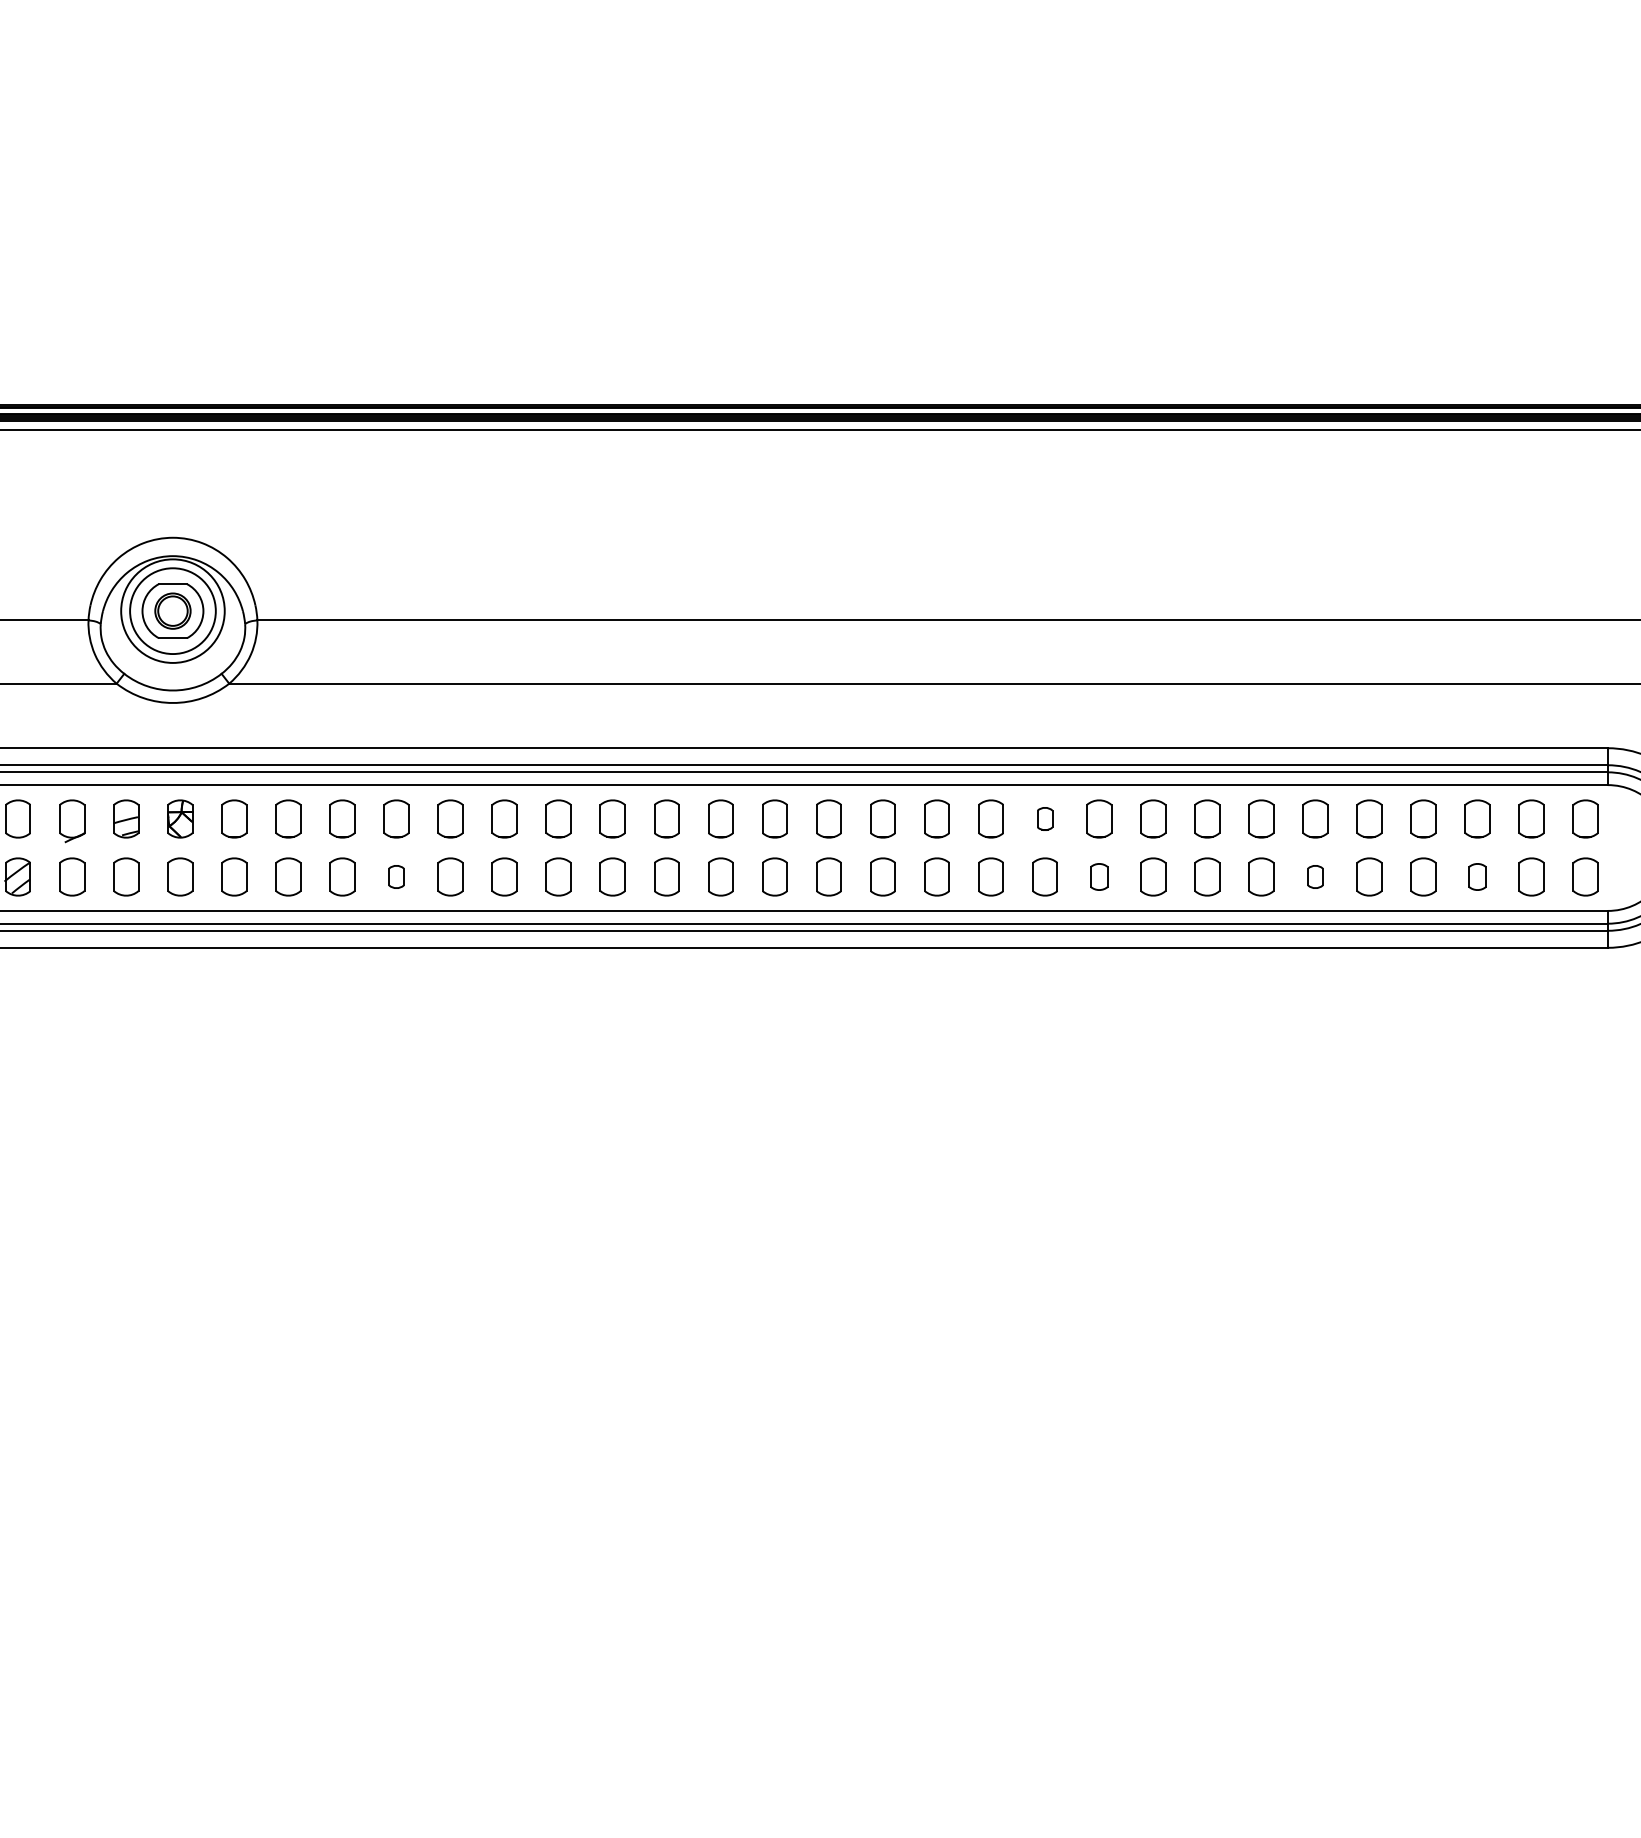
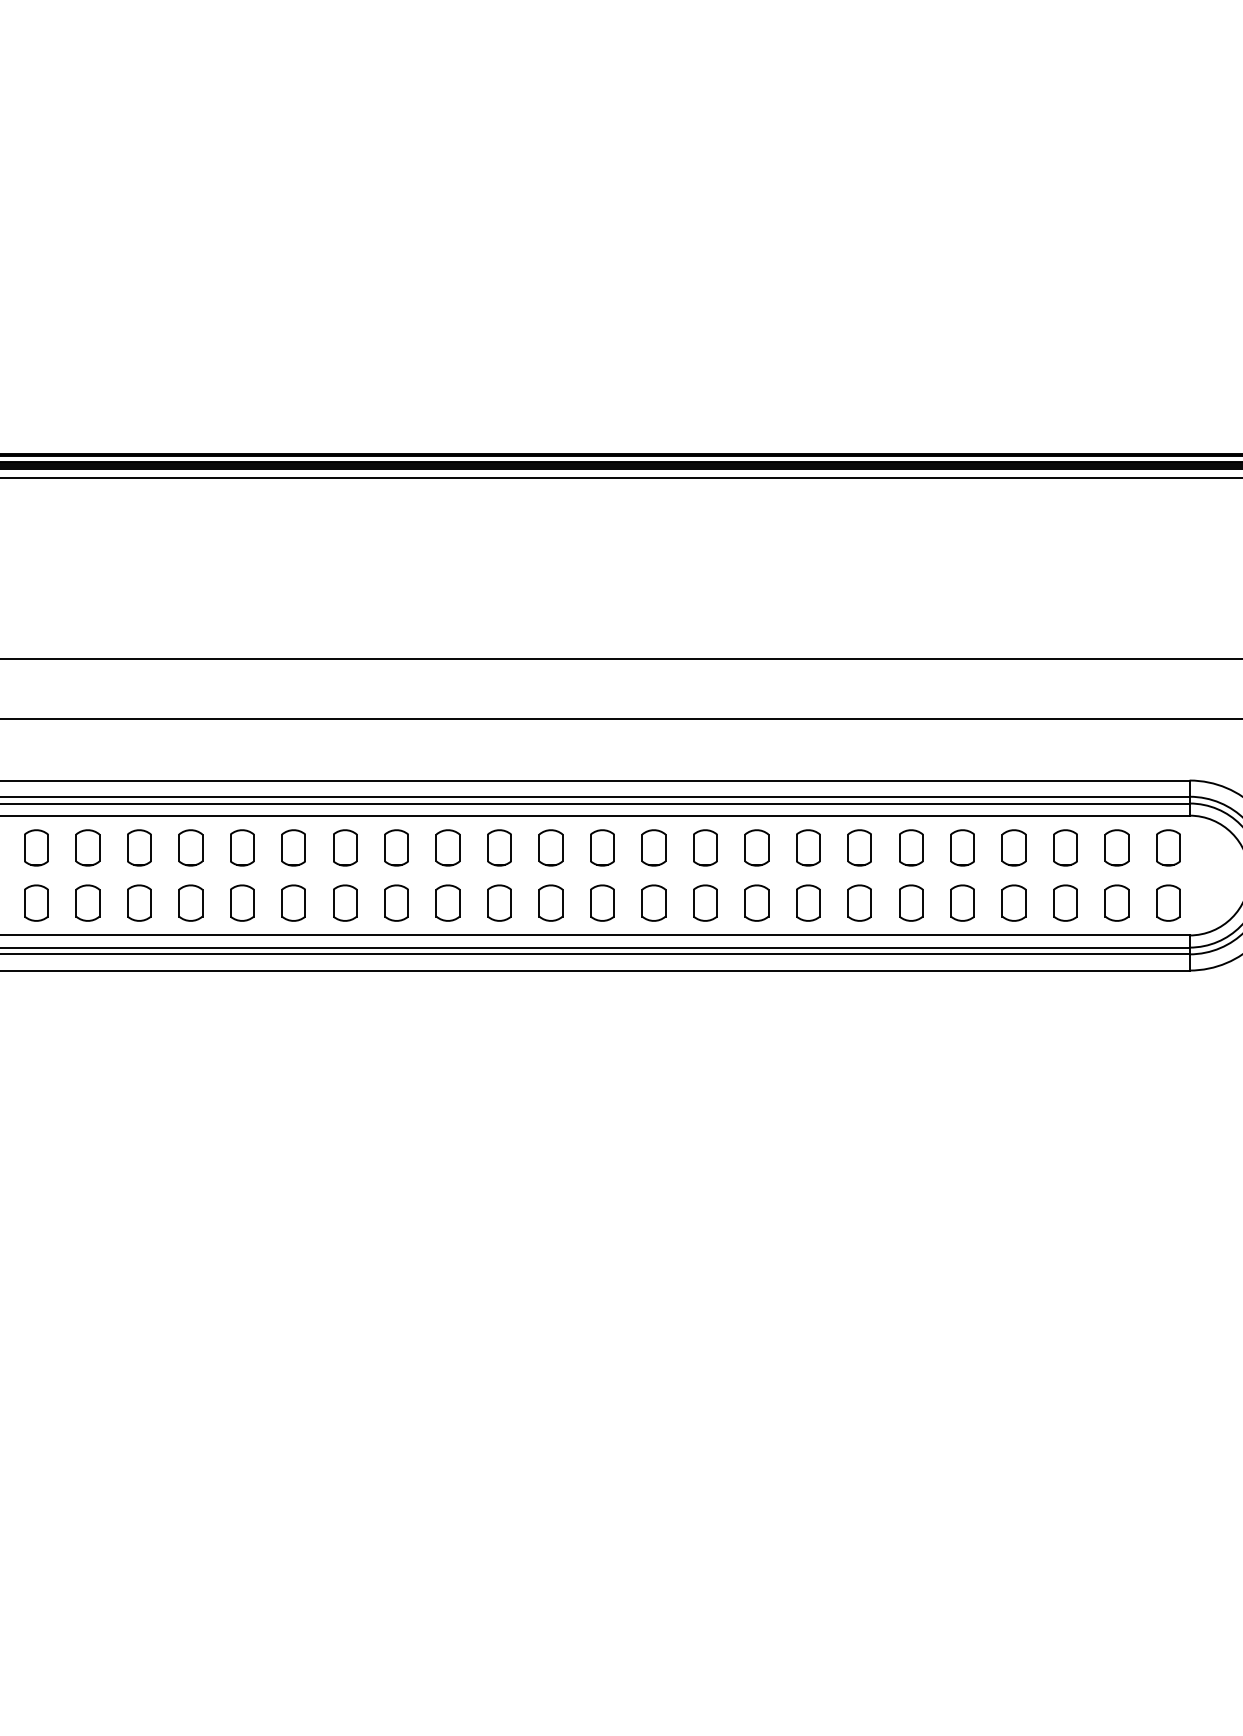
part: (1044, 818) -> (653, 847), size x1.67
part: (396, 876) -> (36, 902), size x1.67
part: (1099, 876) -> (705, 902), size x1.43
part: (1315, 876) -> (911, 902), size x1.67
part: (1477, 876) -> (1065, 902), size x1.43

